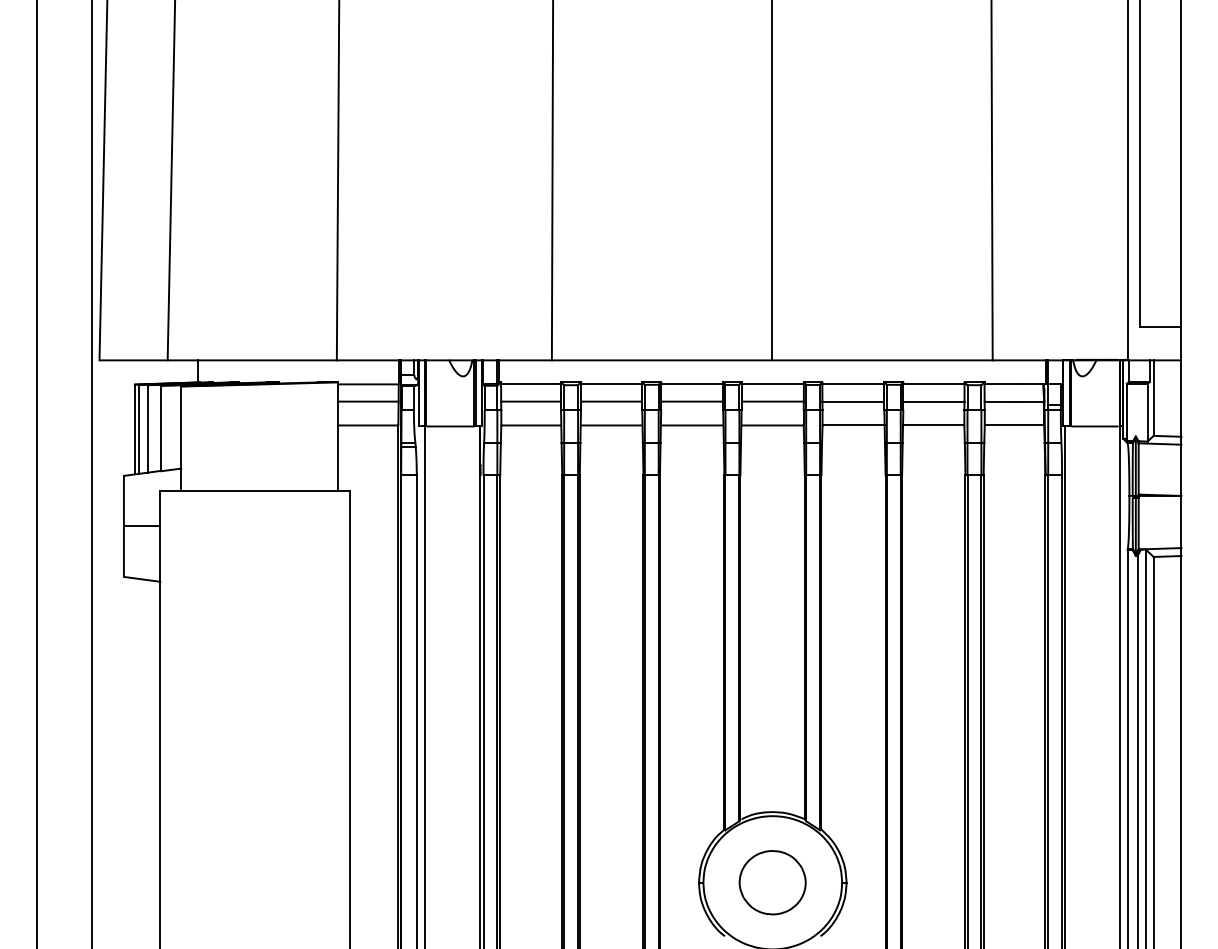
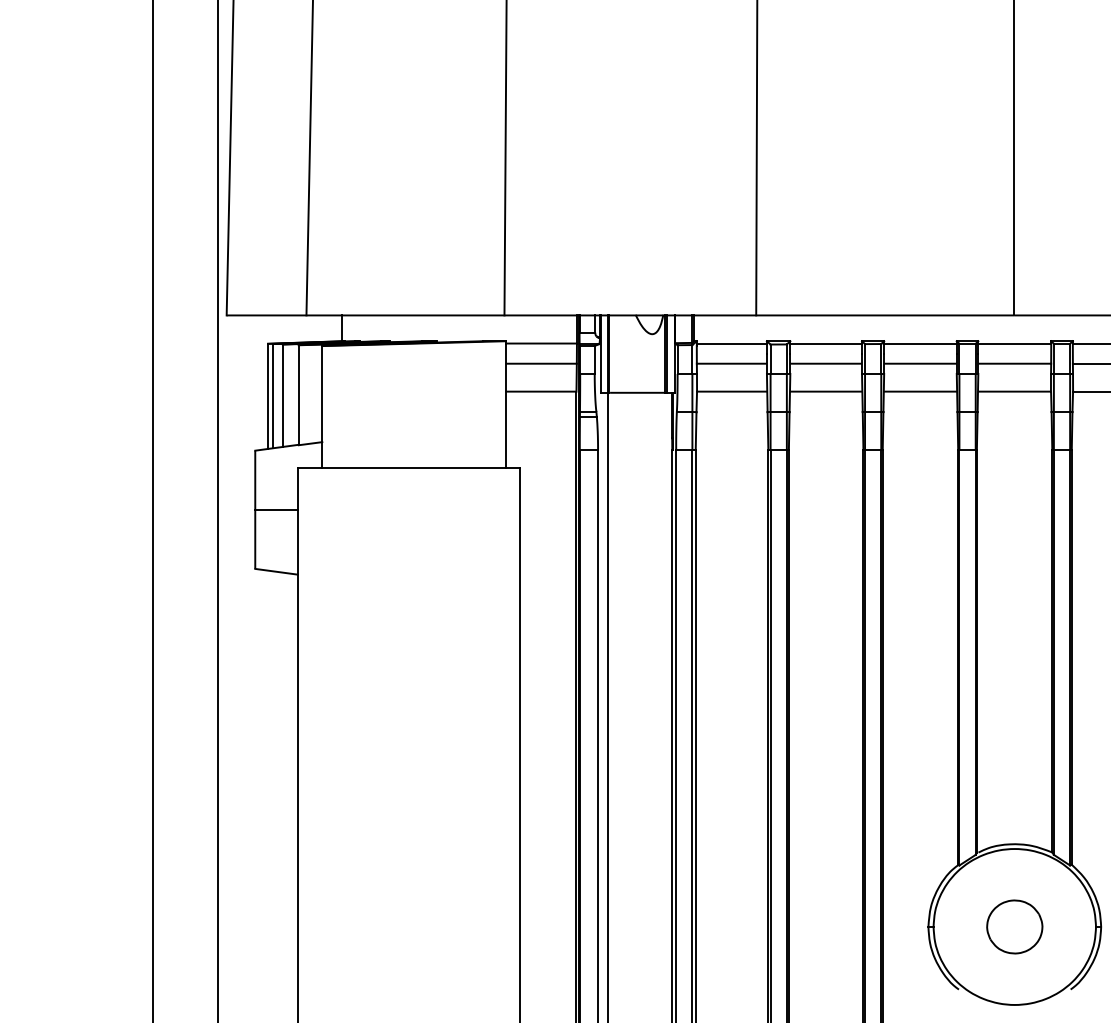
part: (772, 882) -> (1014, 926), size x0.71

